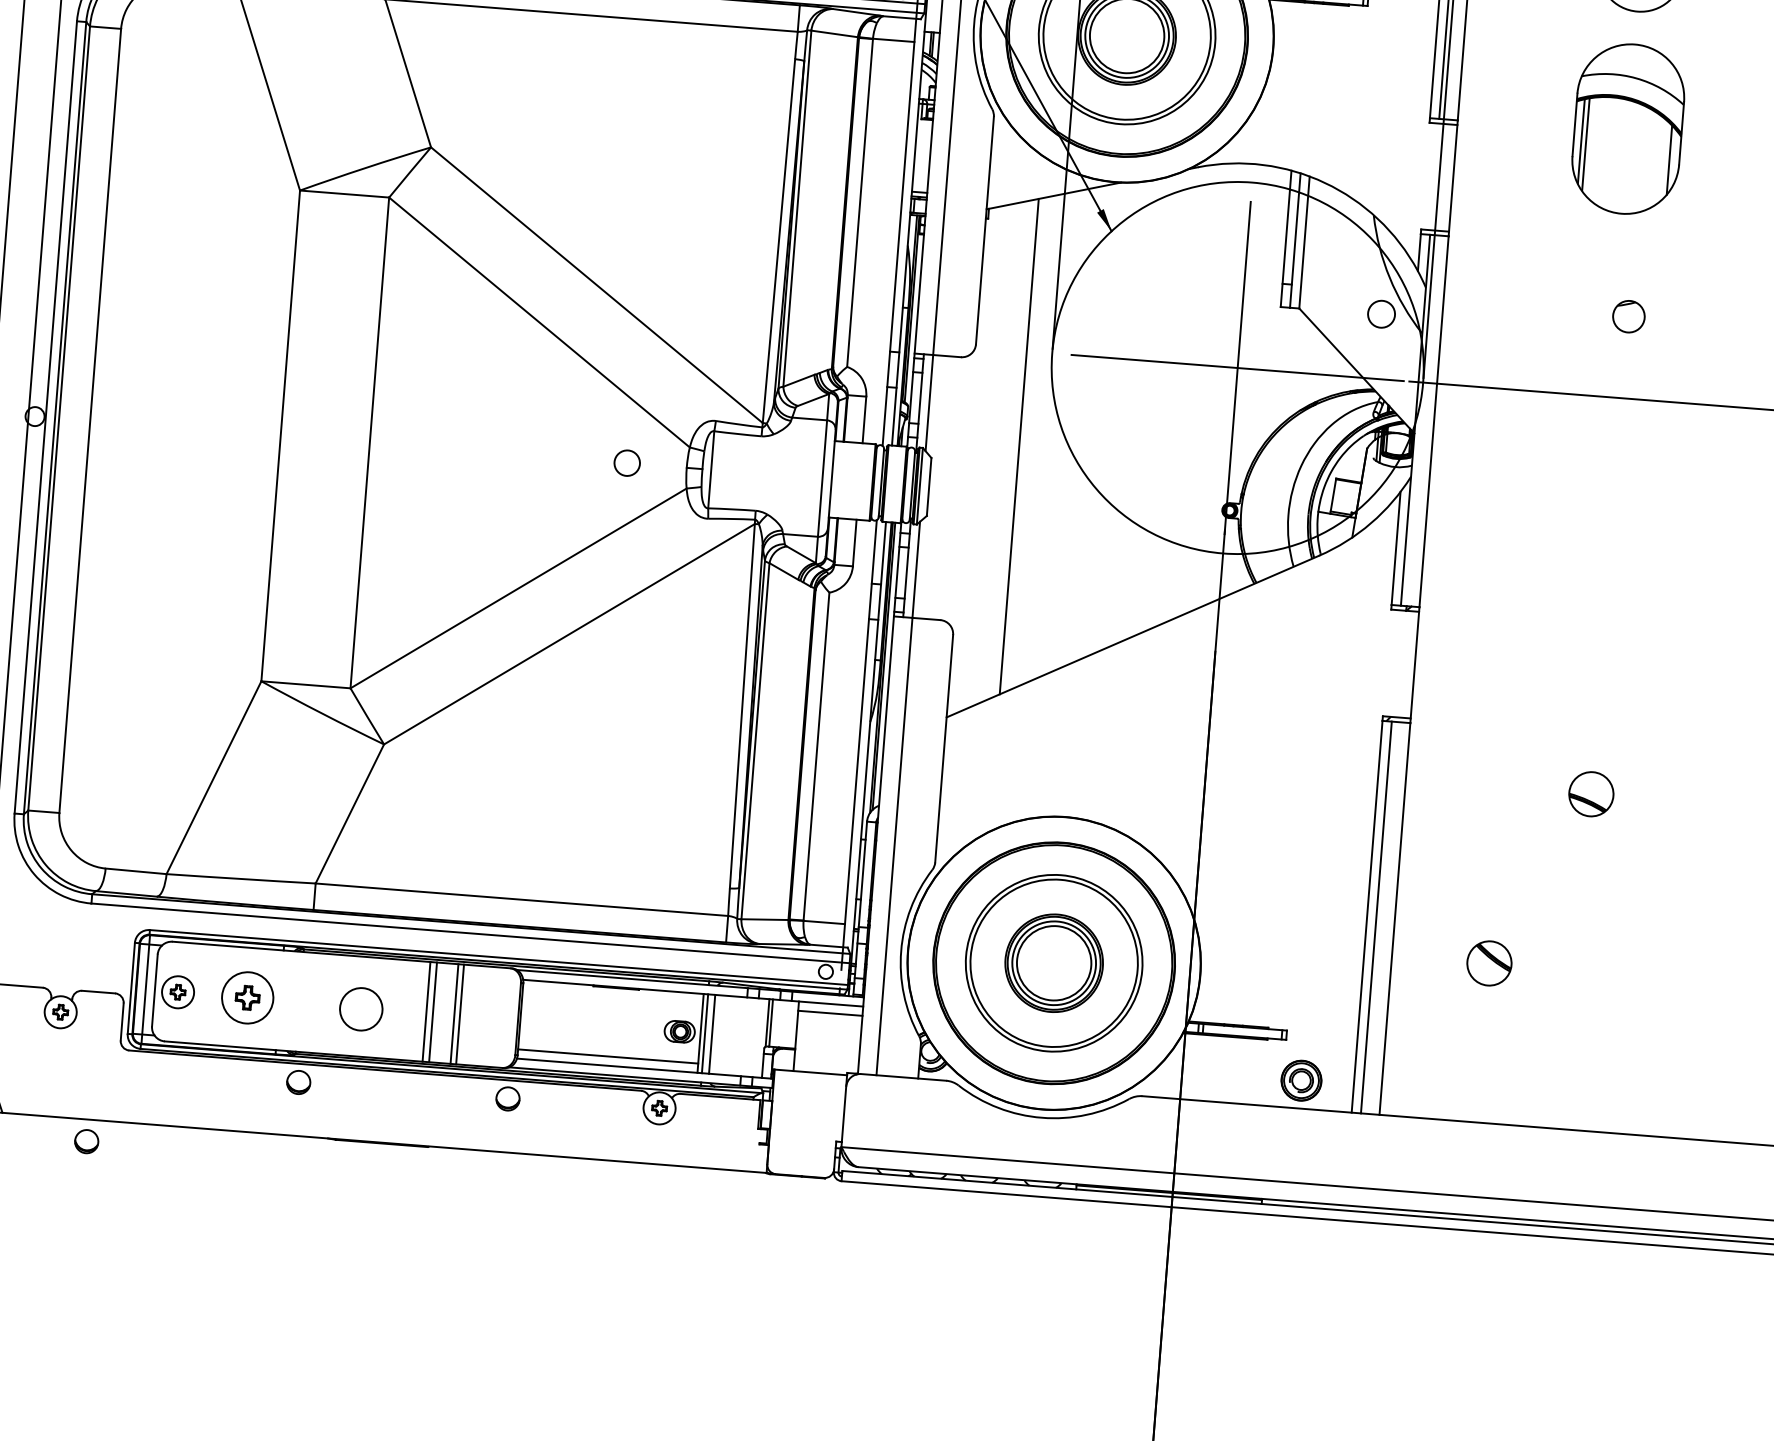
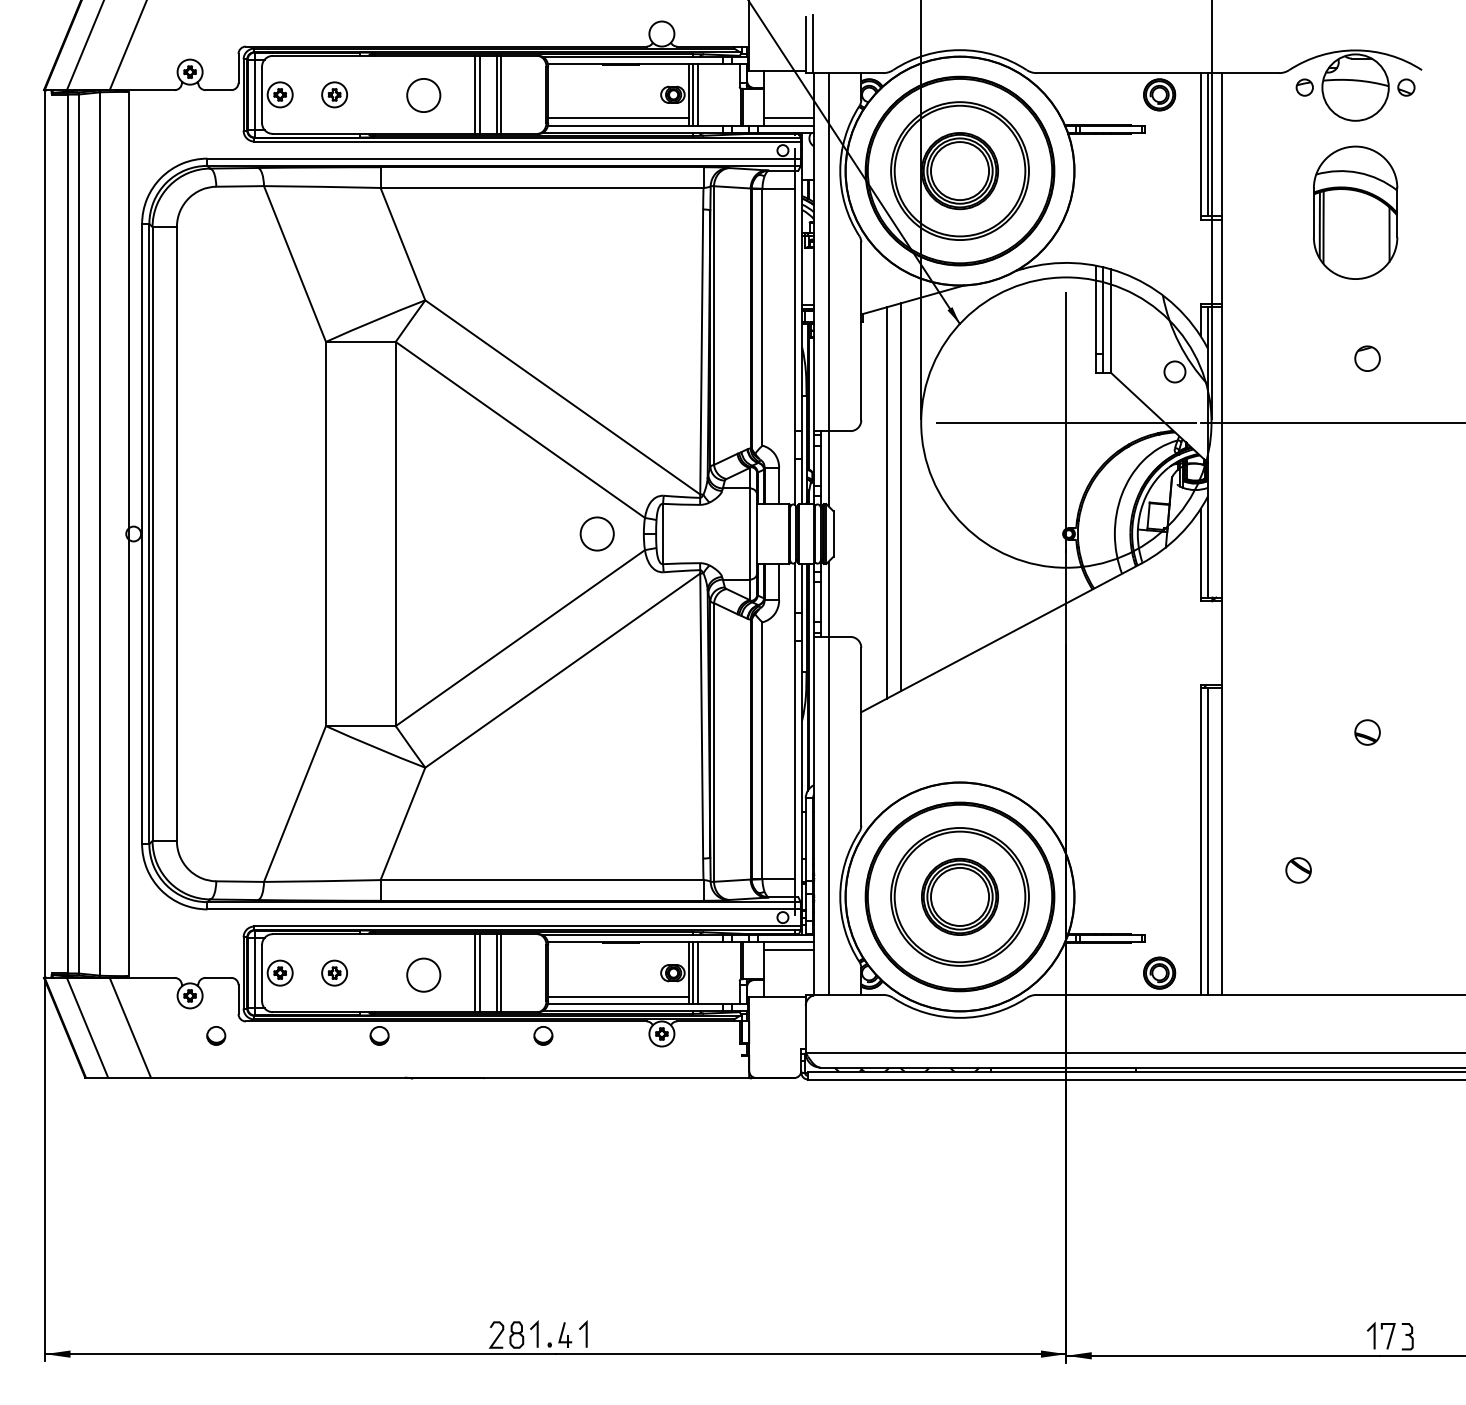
line: (999, 452) -> (886, 502), added
circle: (626, 462) -> (596, 533), size x1.67
part: (1591, 794) -> (1367, 732), size x0.71
part: (1489, 963) -> (1298, 870), size x0.71
part: (247, 996) -> (334, 972), size x0.62
part: (87, 1141) -> (216, 1035), moved

